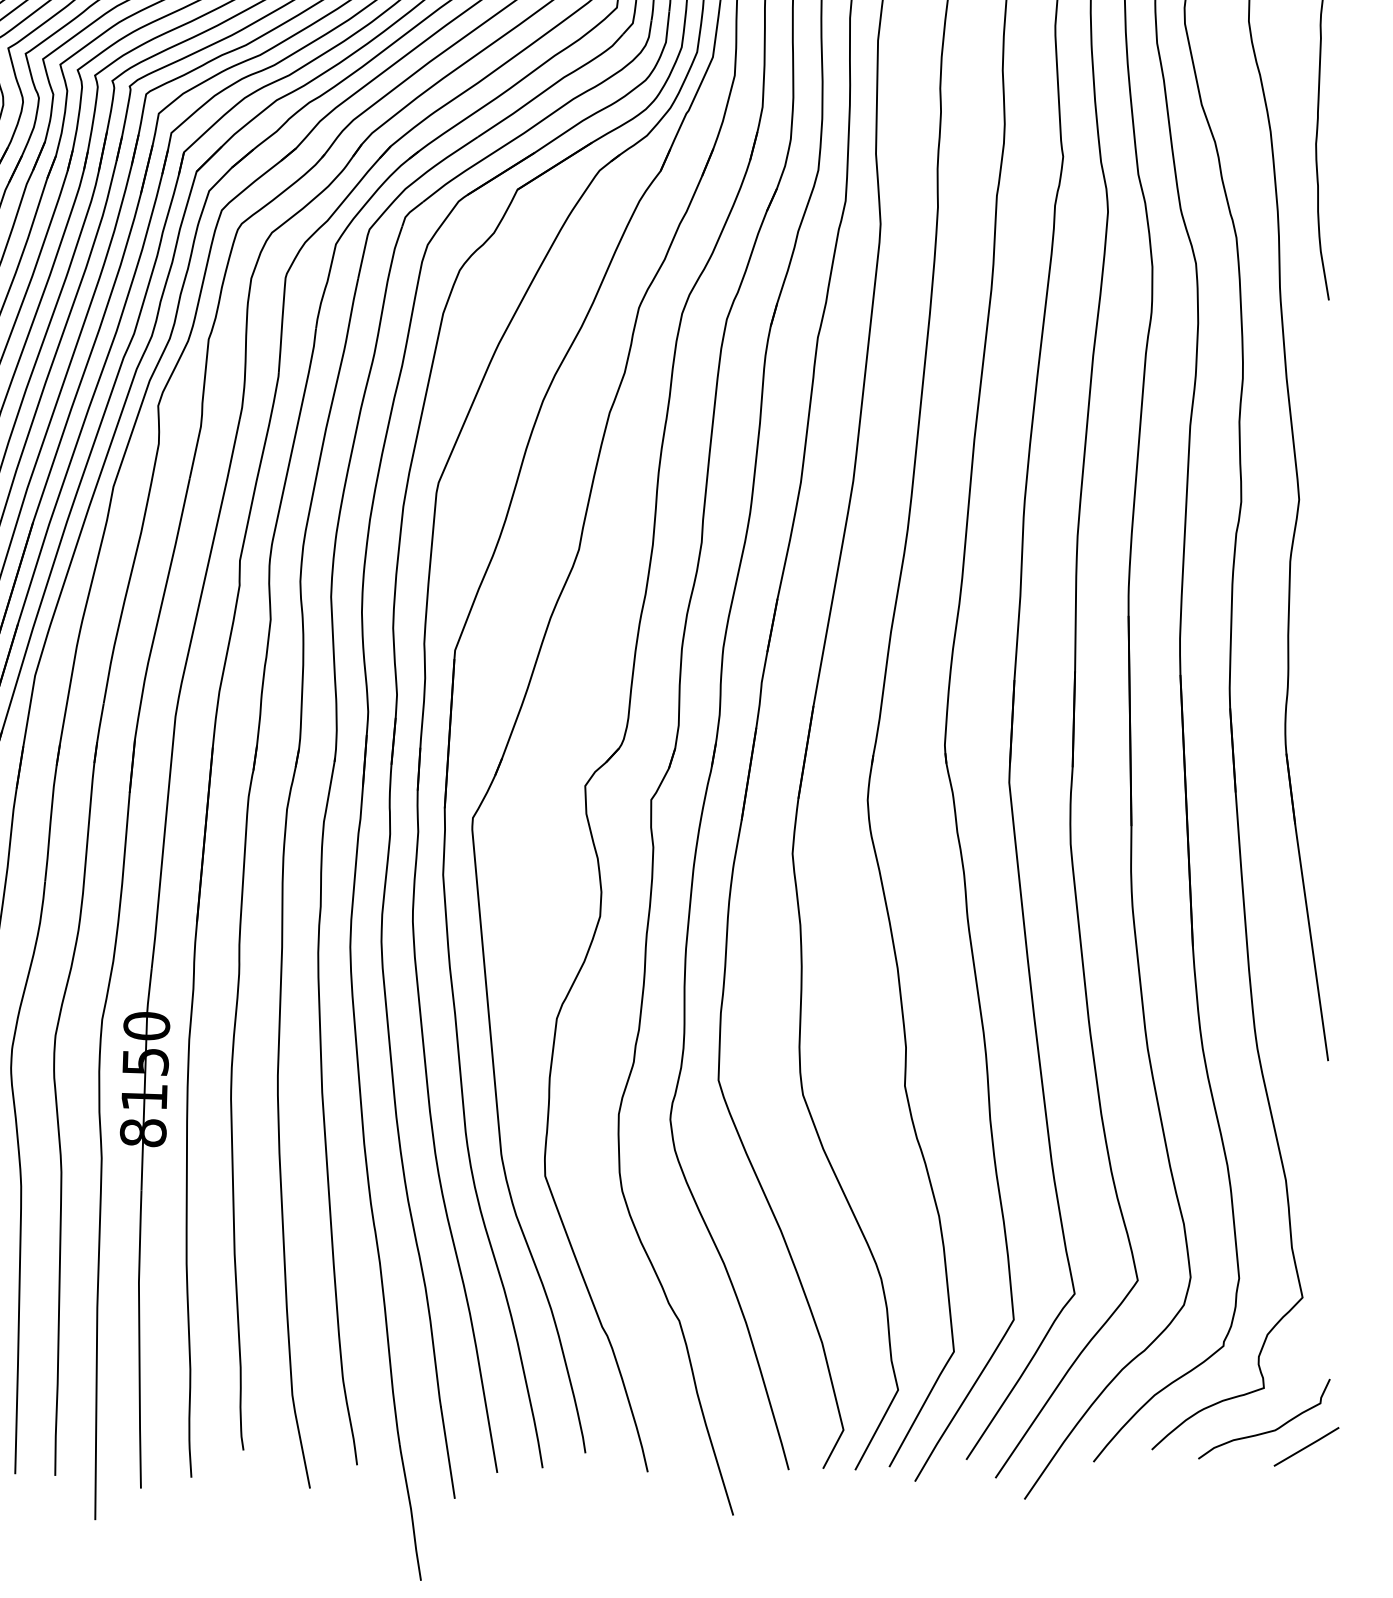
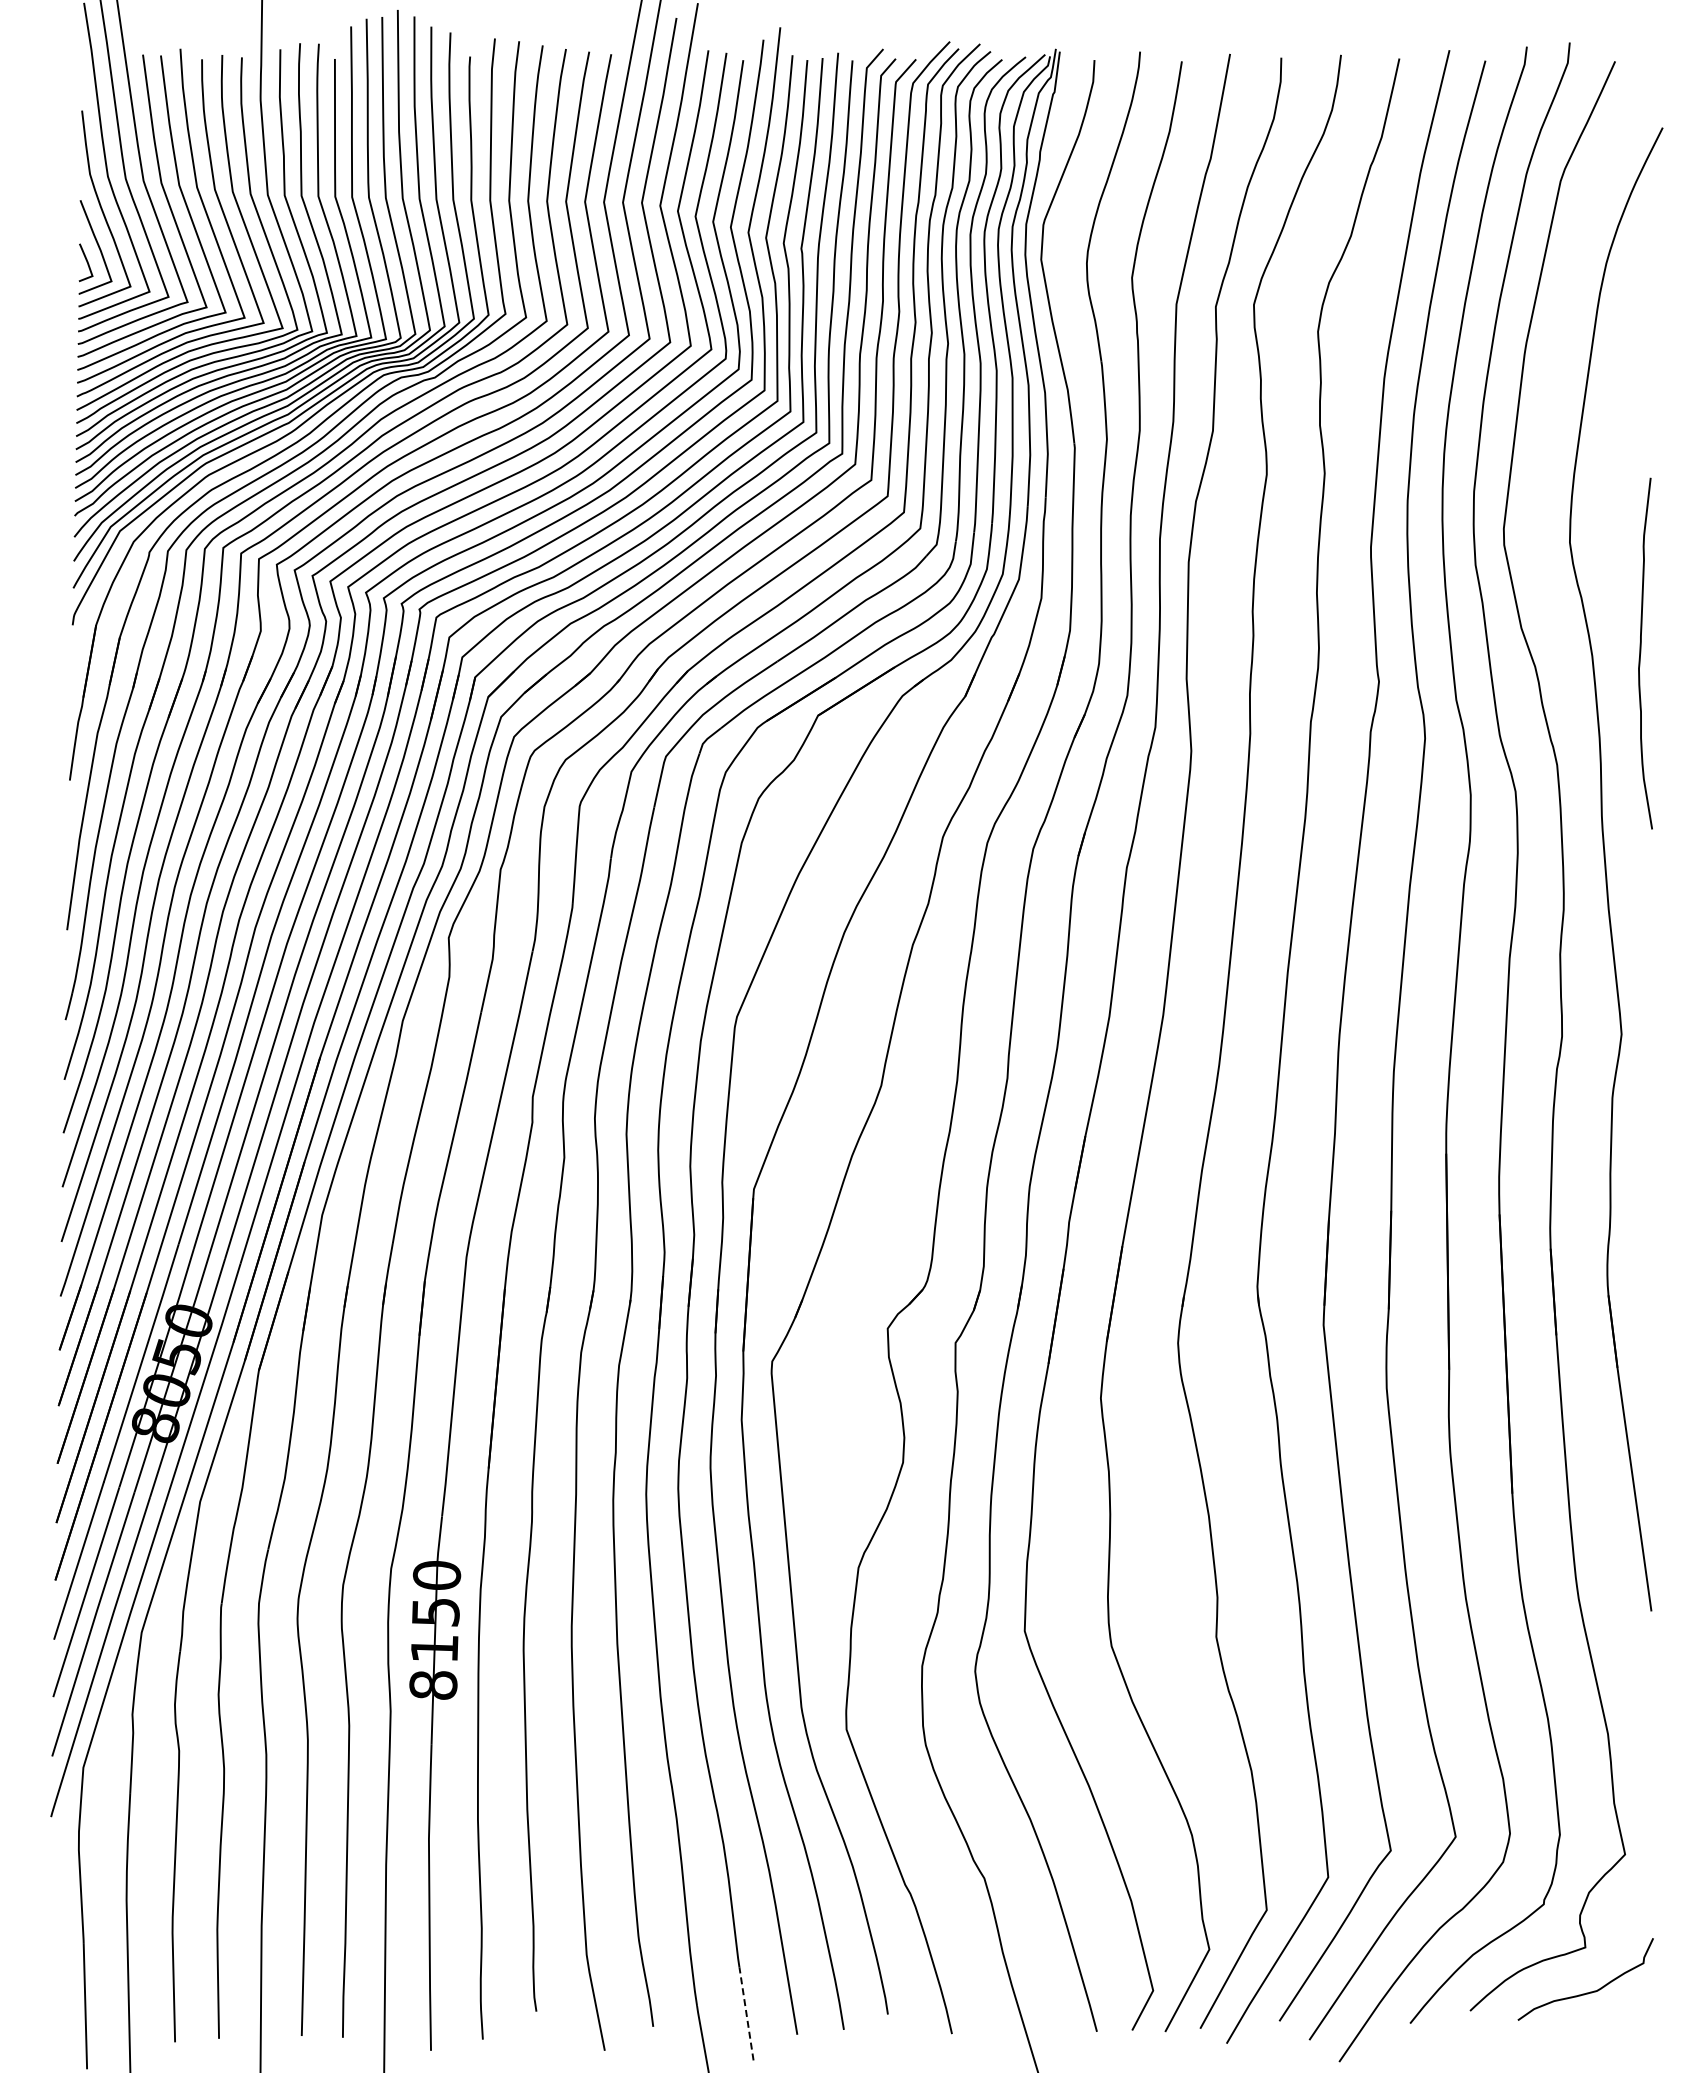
line: (1305, 1446) -> (1628, 2007), removed
line: (447, 1452) -> (746, 2013), solid -> dashed

